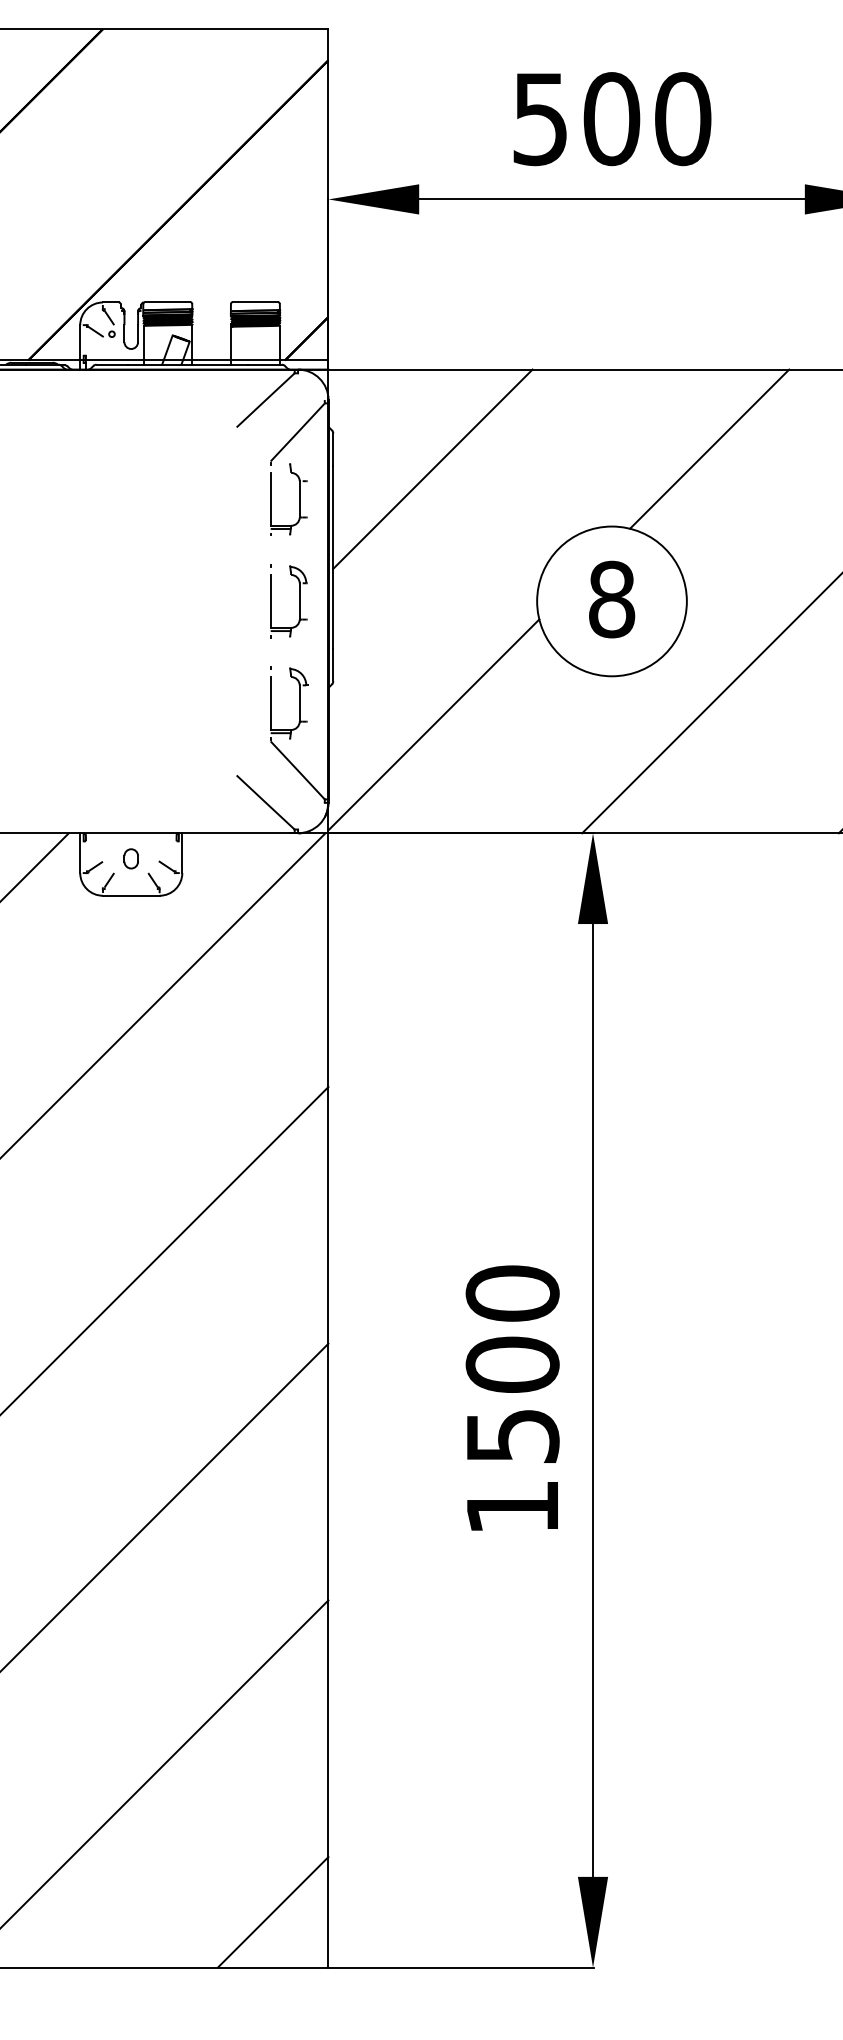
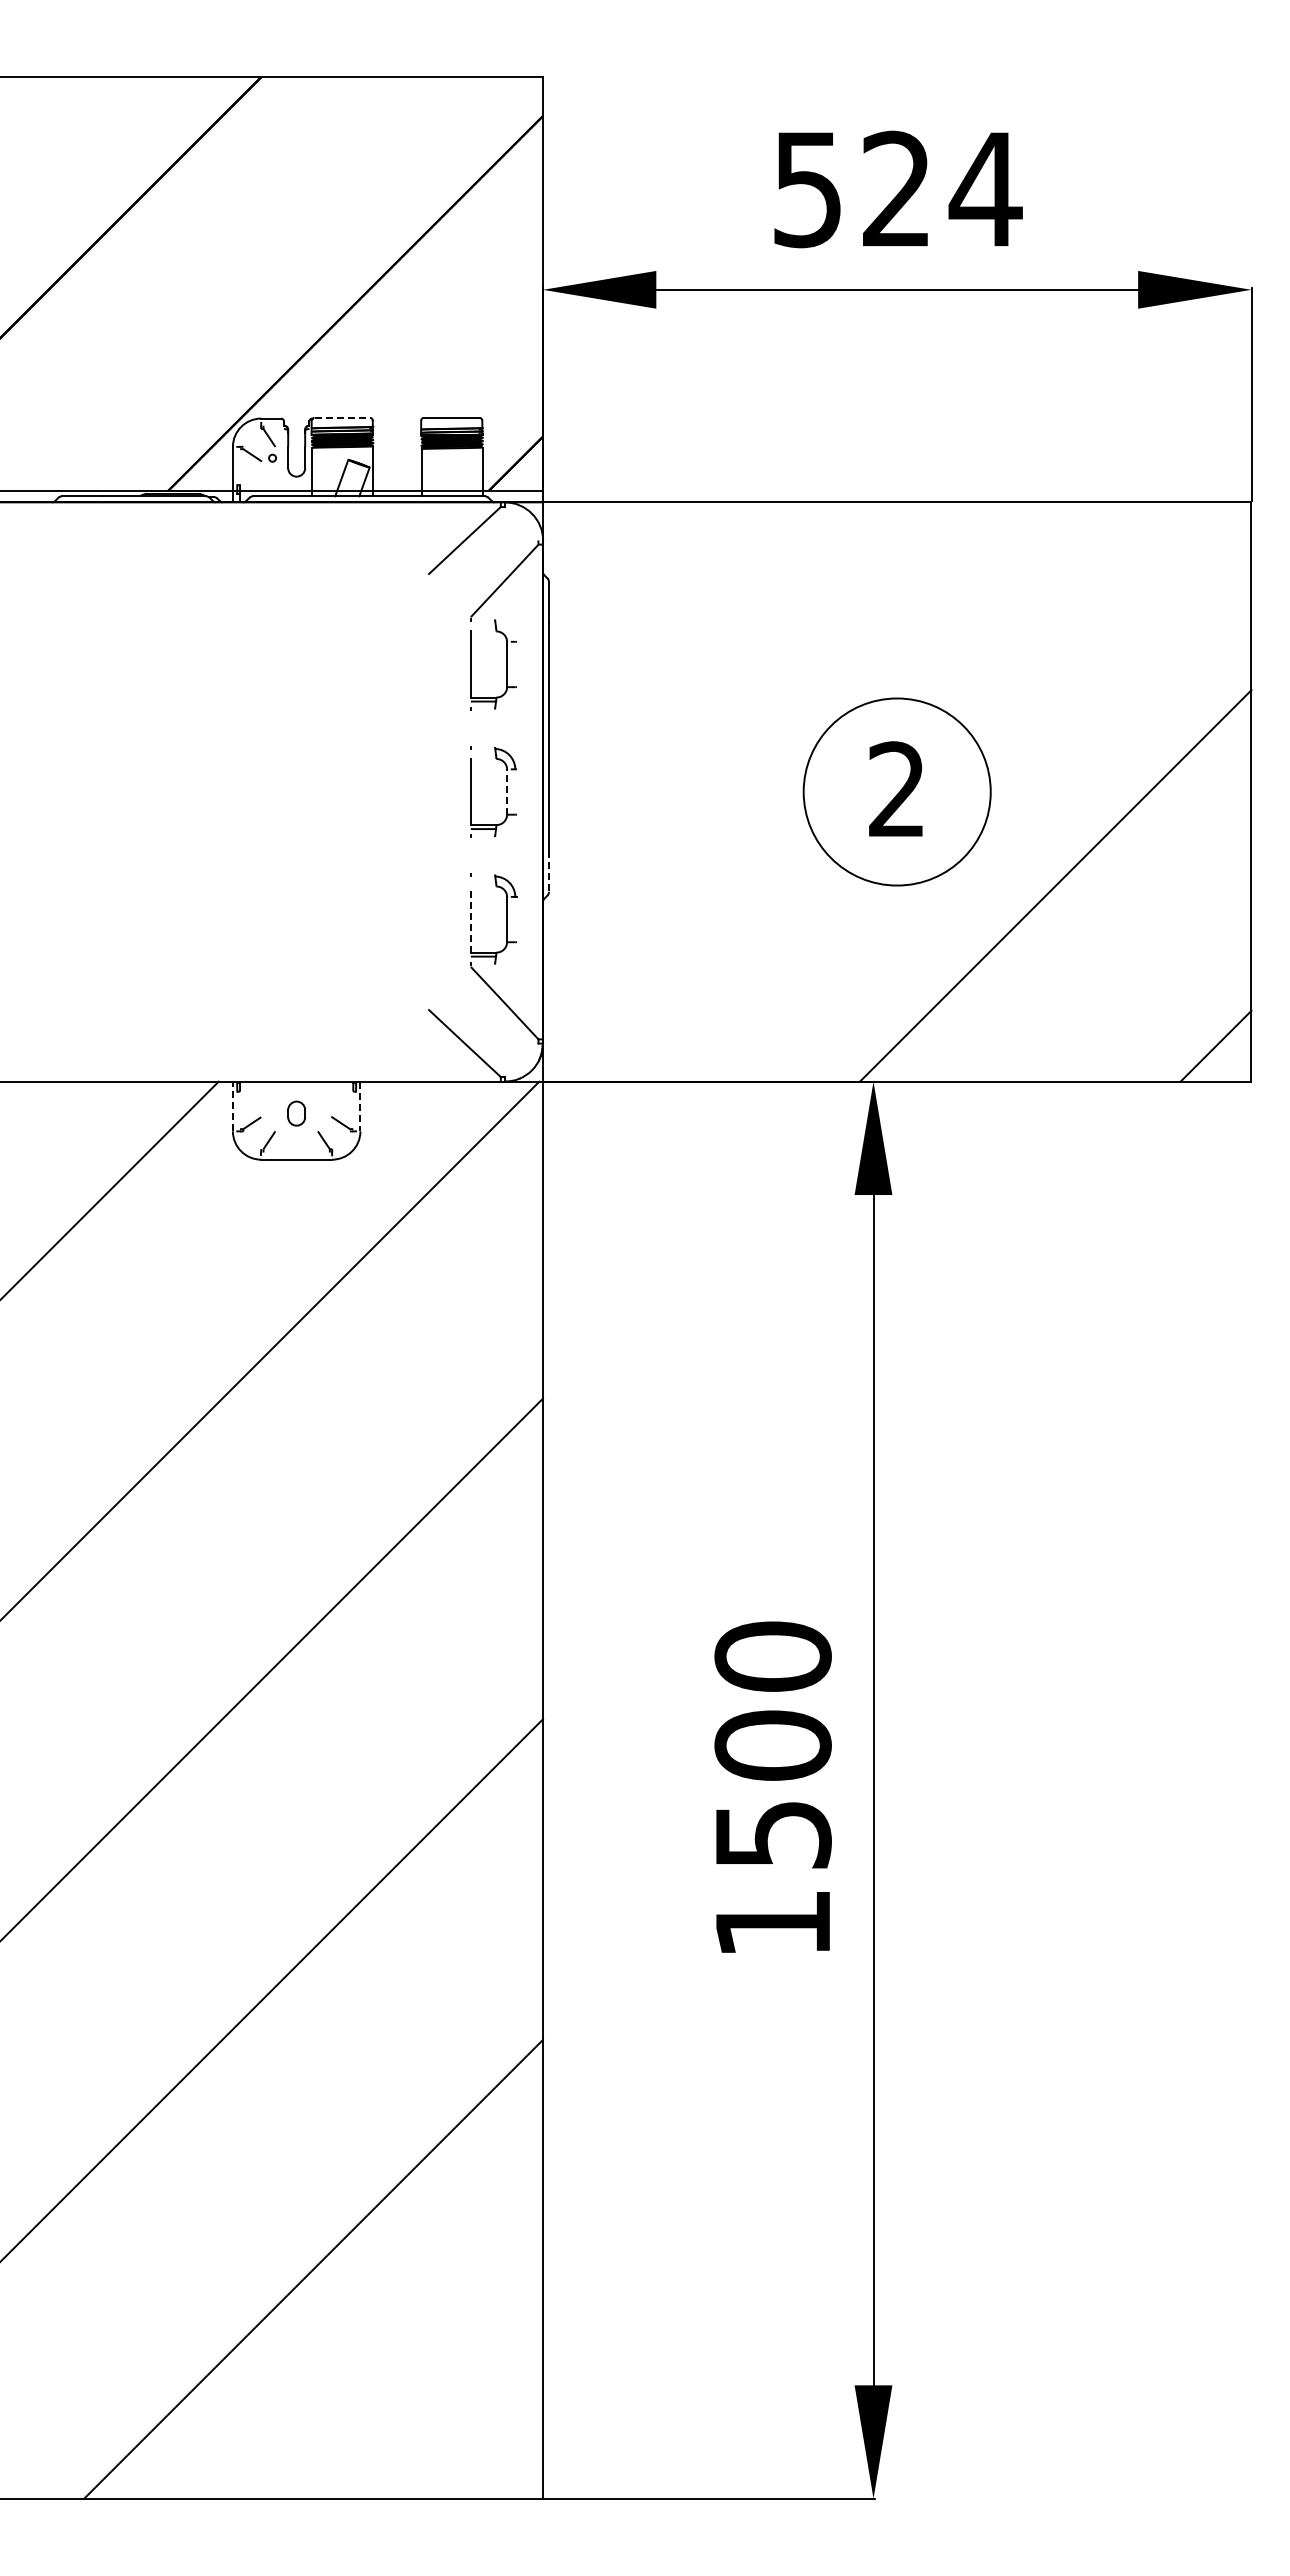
text: (648, 119) -> (942, 189), 500 -> 524
line: (167, 301) -> (342, 417), solid -> dashed
line: (709, 448) -> (1018, 601), removed
line: (432, 468) -> (673, 626), removed
text: (612, 599) -> (897, 789), 8 -> 2
line: (300, 601) -> (507, 792), solid -> dashed
line: (333, 665) -> (549, 871), solid -> dashed
line: (270, 703) -> (470, 919), solid -> dashed
line: (433, 725) -> (674, 946), removed
line: (79, 853) -> (232, 1106), solid -> dashed
line: (182, 853) -> (360, 1106), solid -> dashed
line: (272, 1912) -> (473, 2429), removed

